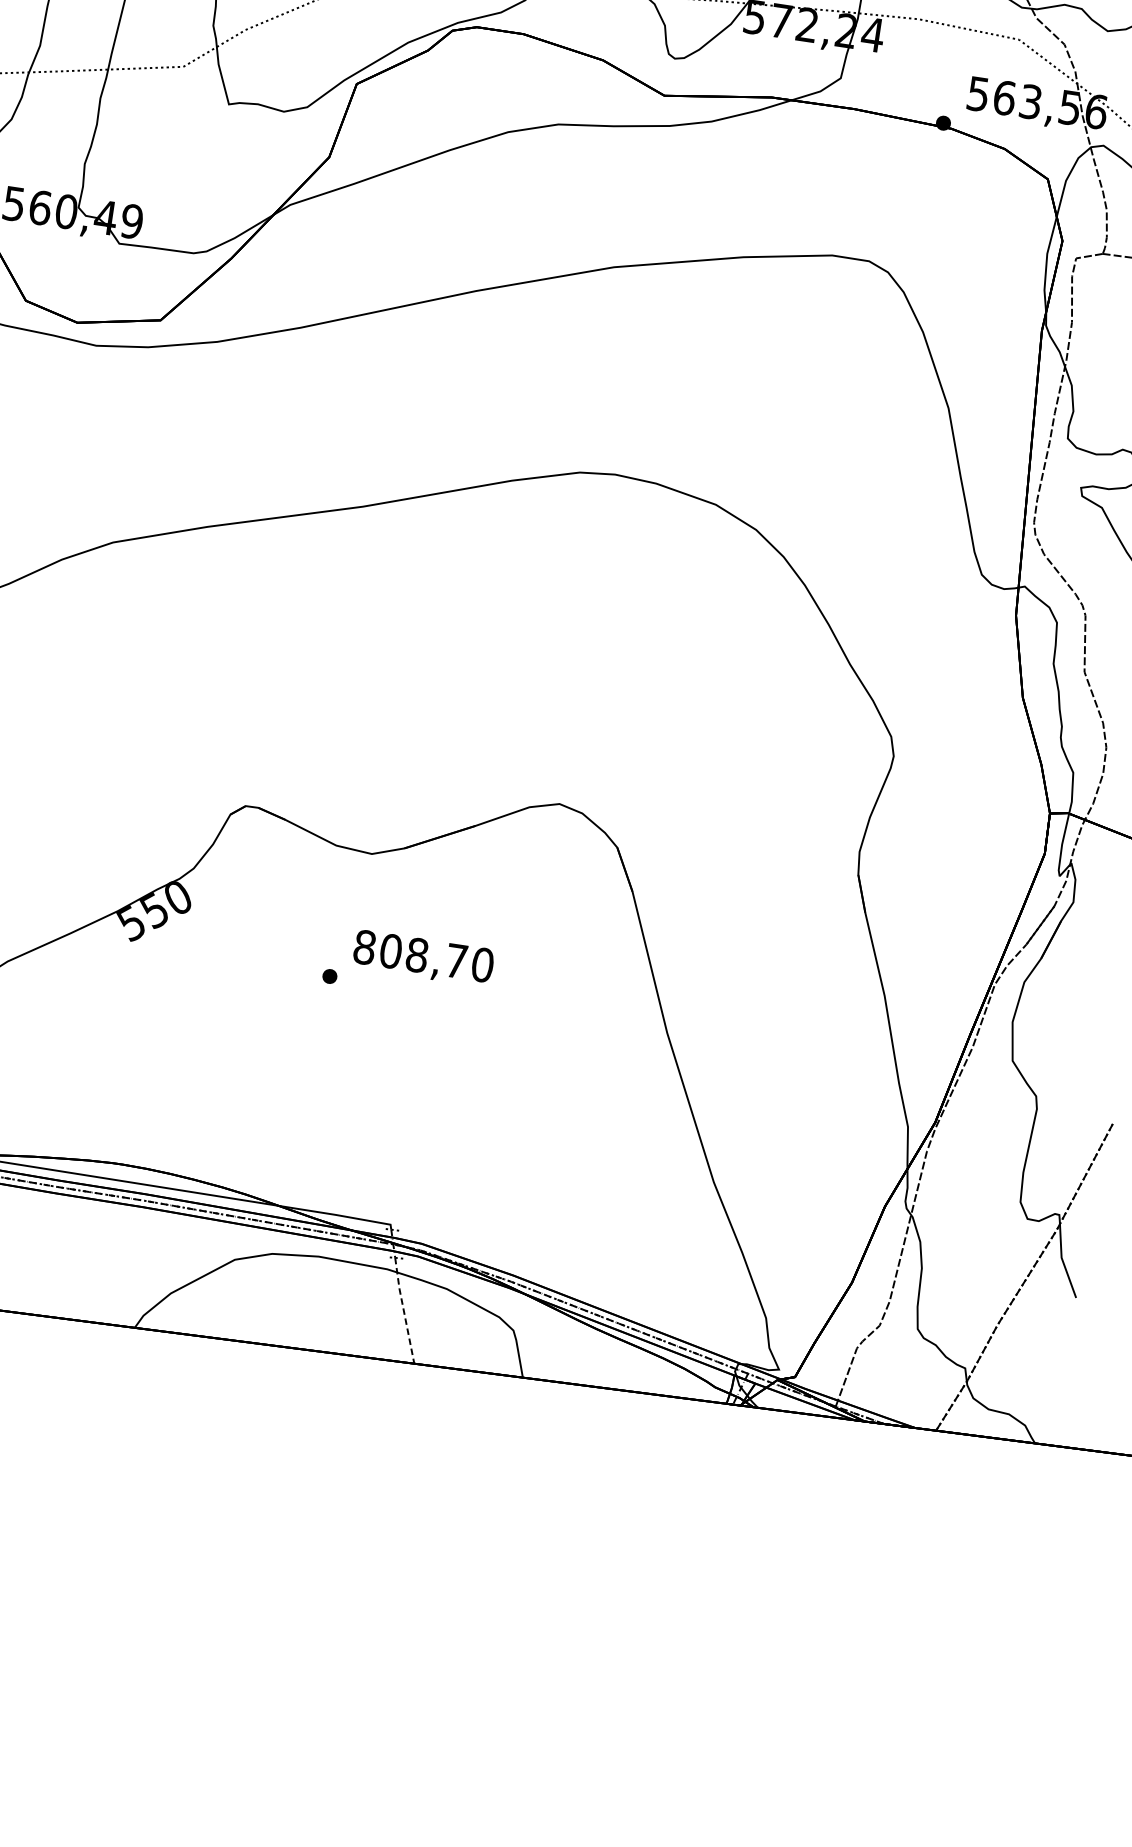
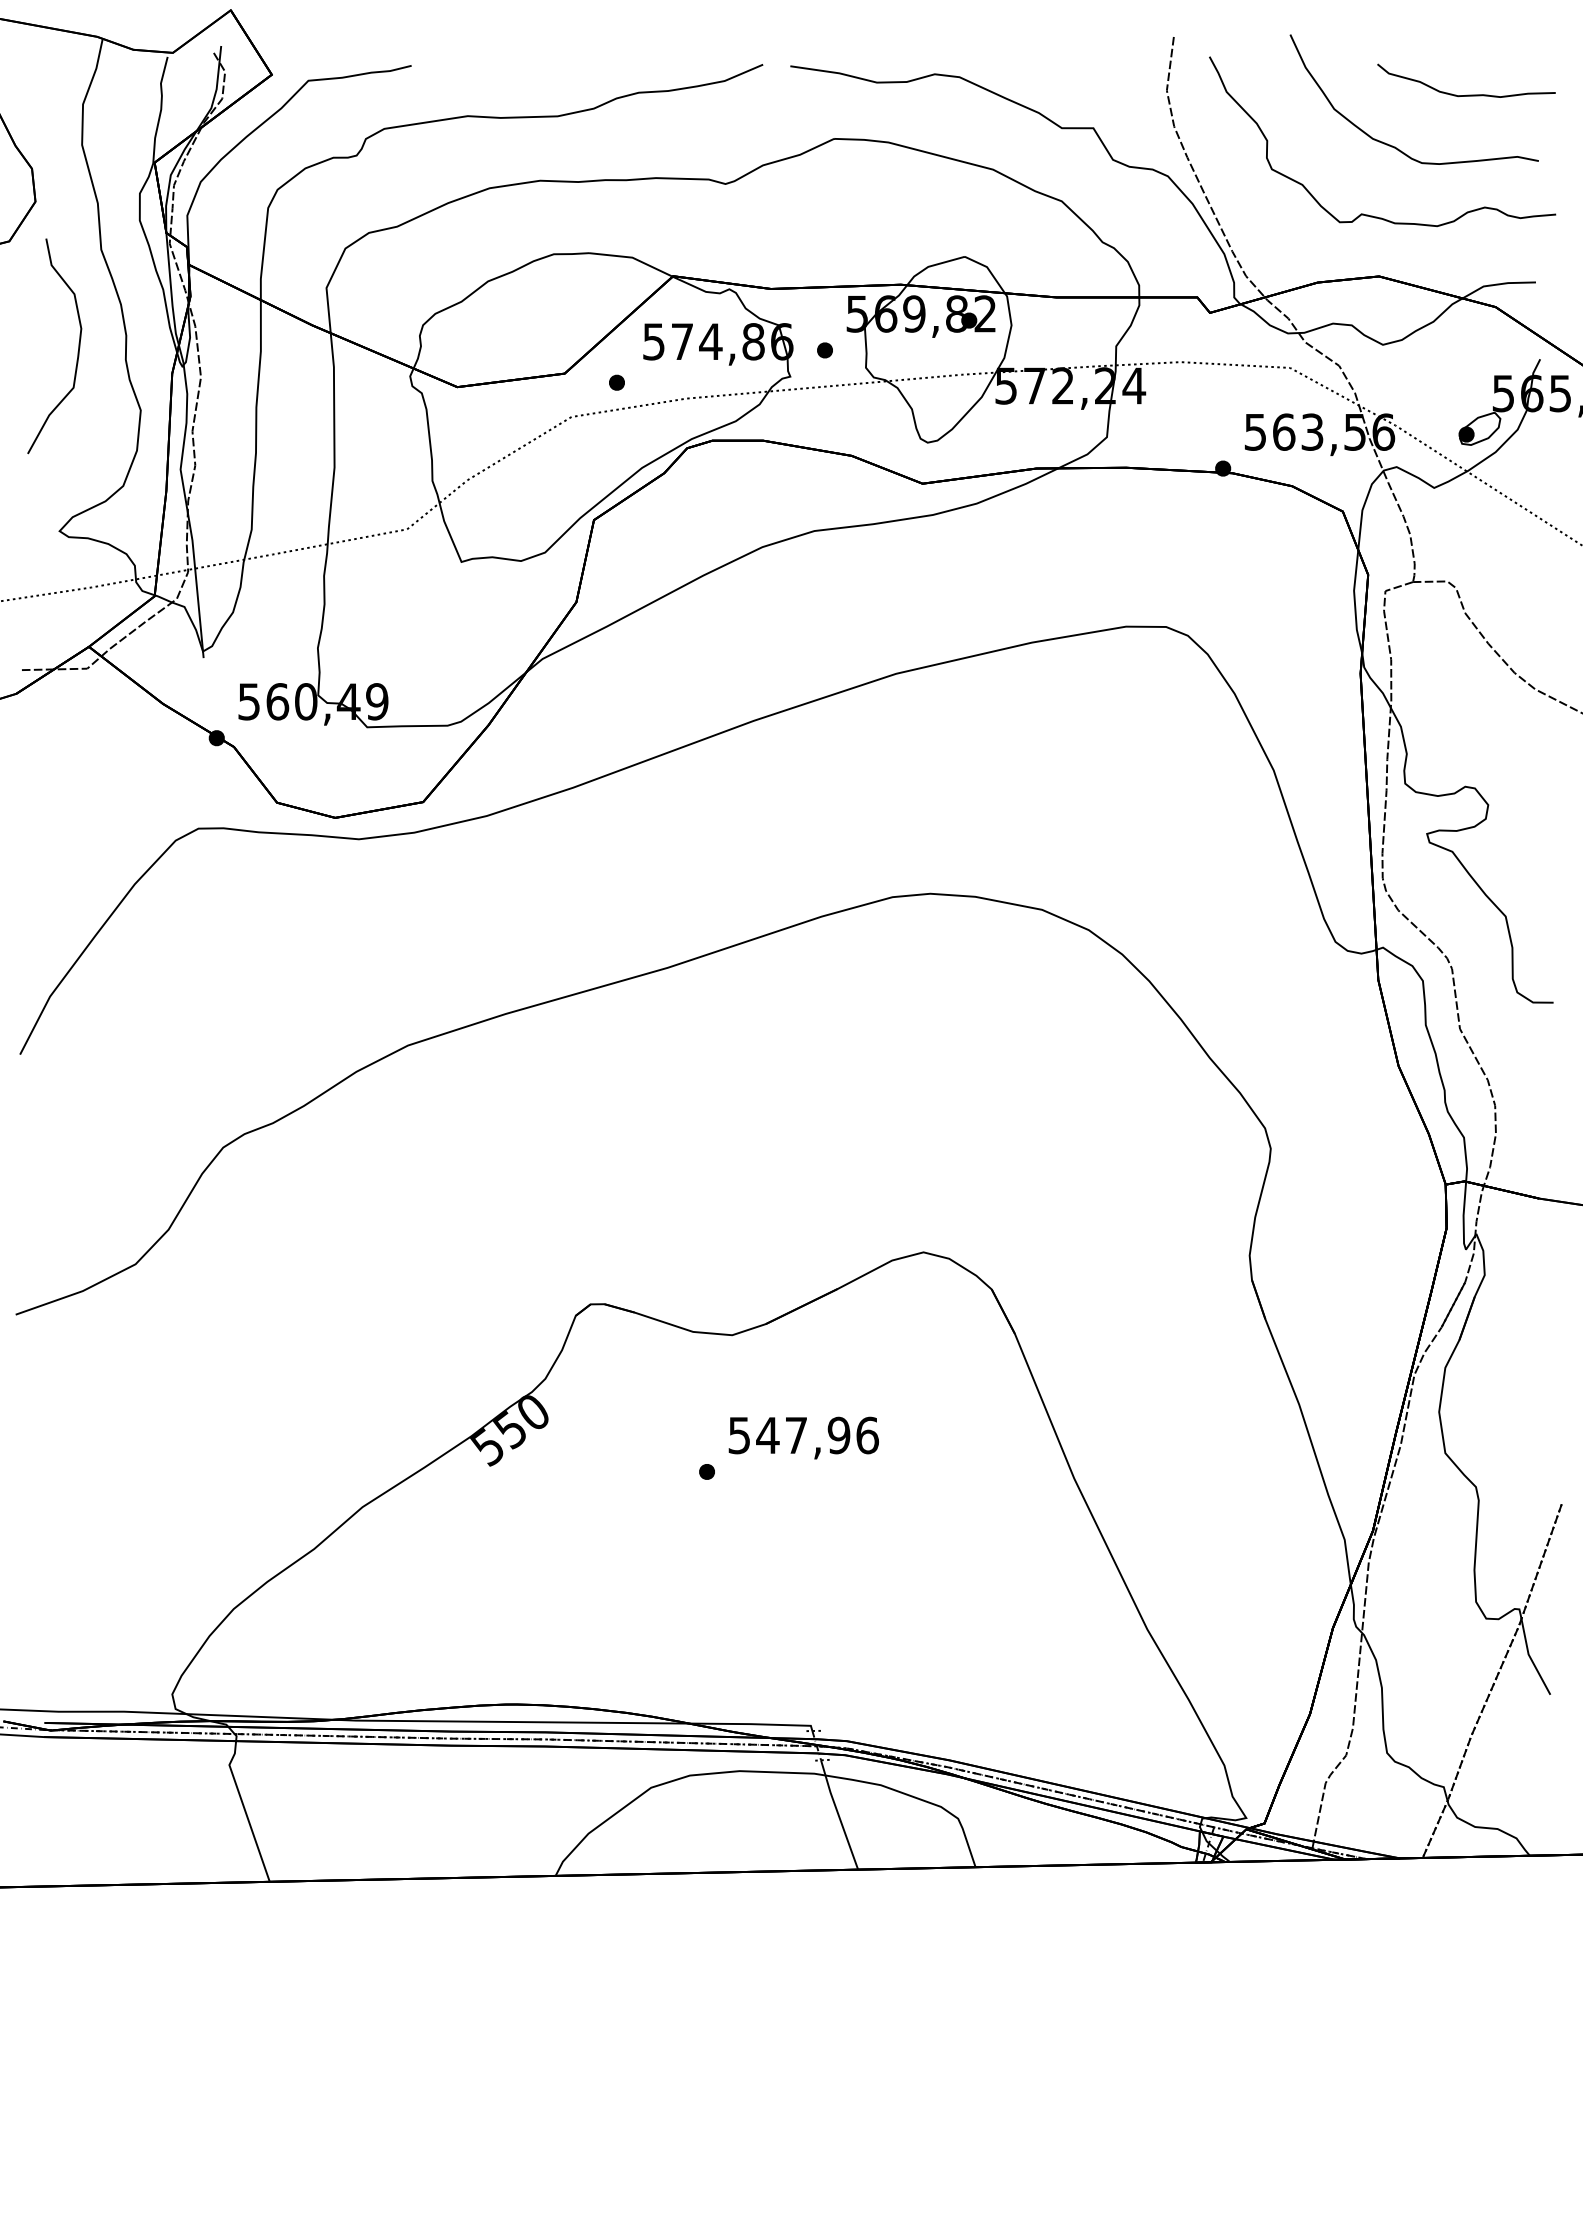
text: (423, 956) -> (803, 1435), 808,70 -> 547,96
line: (403, 1312) -> (838, 1816), dashed -> solid

